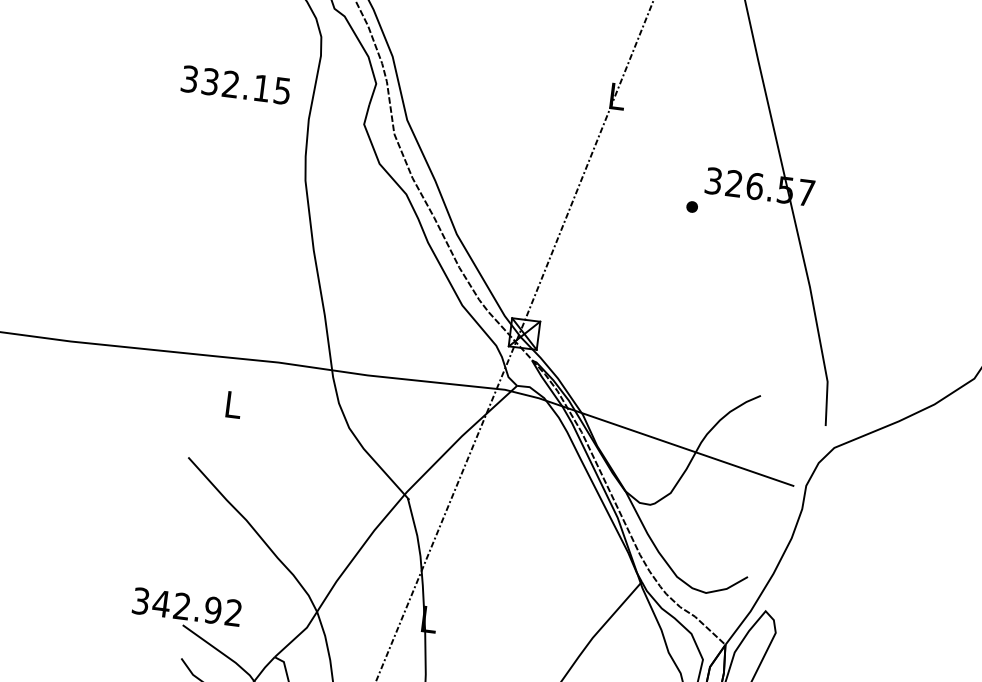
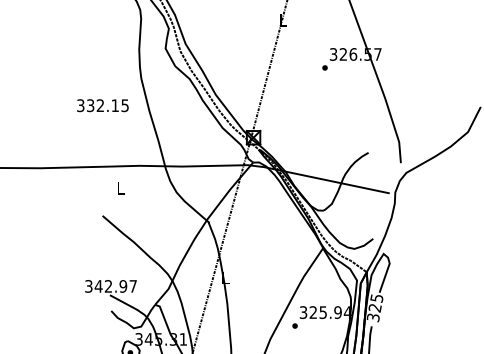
text: (235, 84) -> (102, 105), moved
text: (232, 612) -> (132, 286), 342.92 -> 342.97

